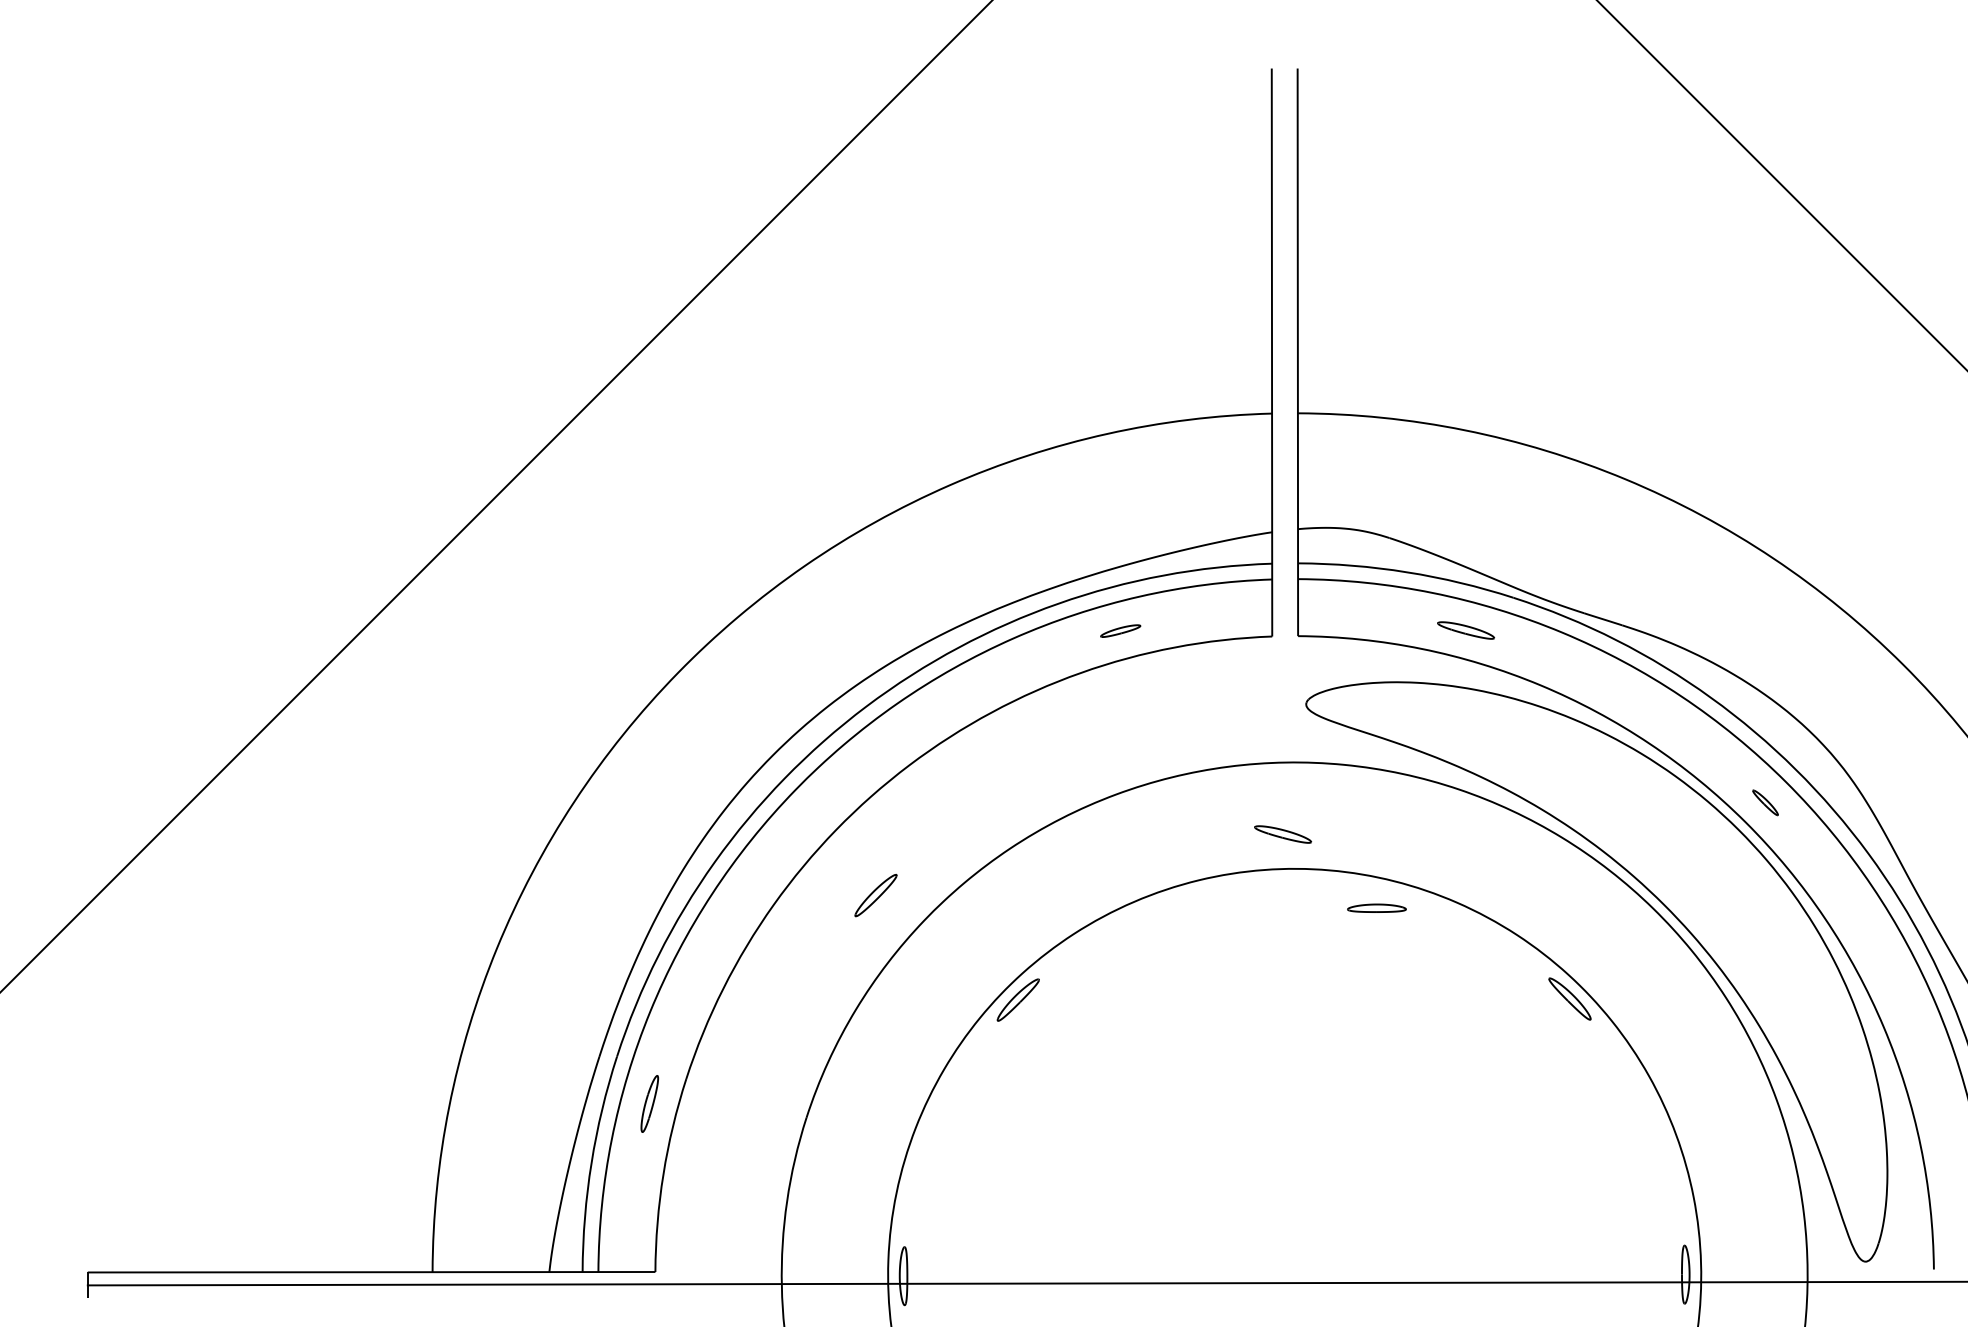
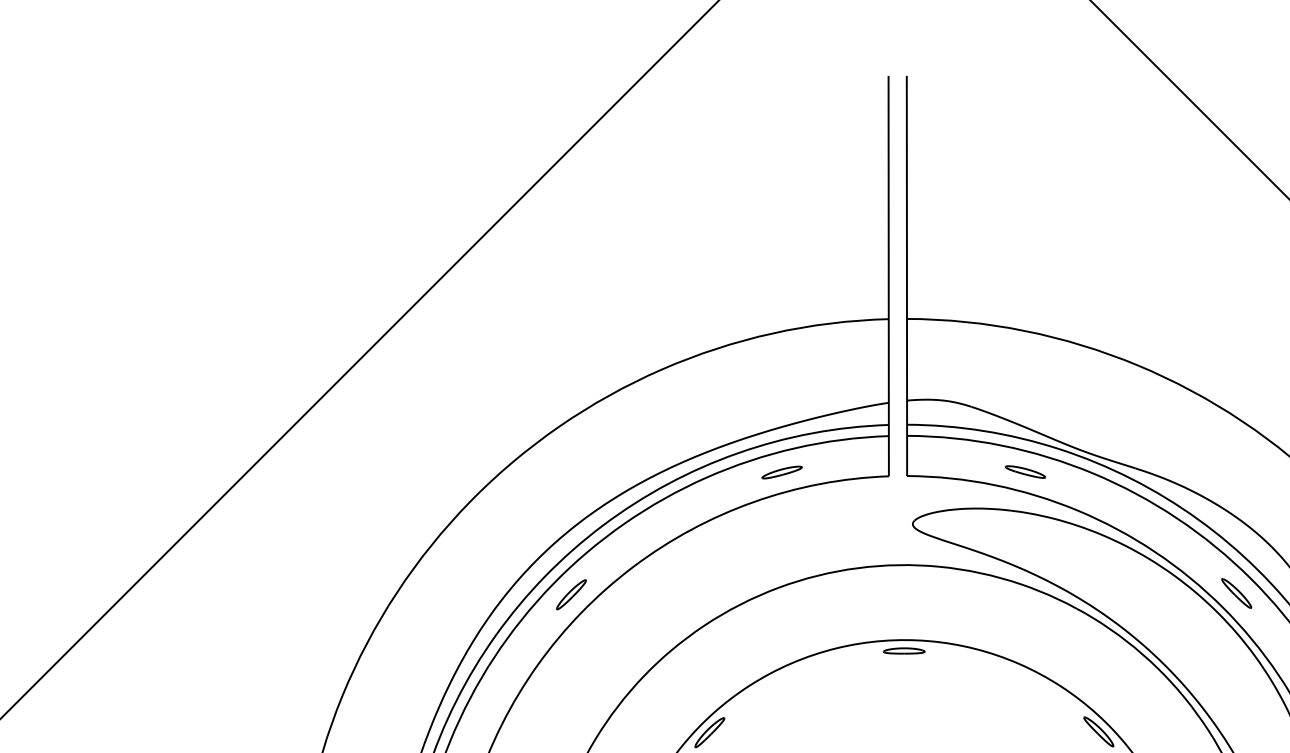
part: (1120, 630) -> (781, 472), size x1.43
part: (1765, 802) -> (1236, 593), size x1.67
part: (1283, 834) -> (896, 615), removed
part: (875, 895) -> (571, 594), moved
part: (1376, 907) -> (903, 650), moved

